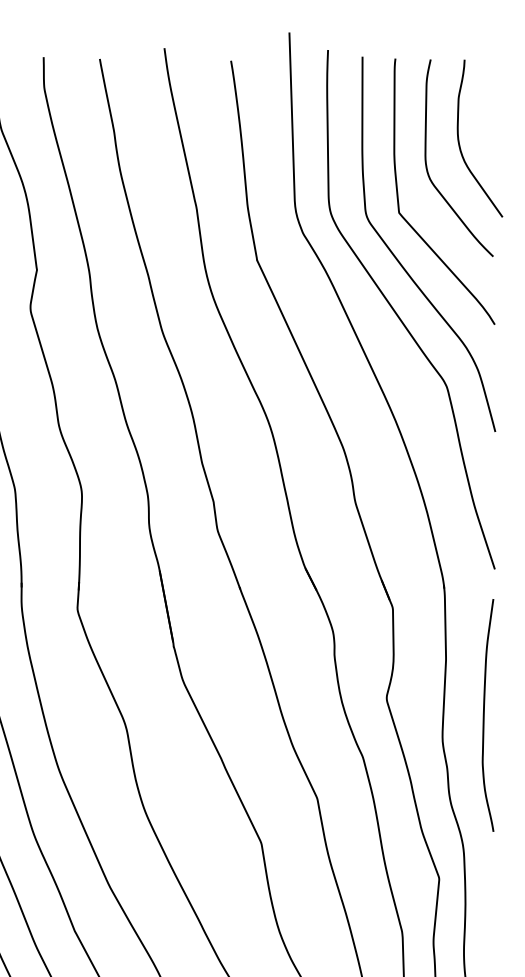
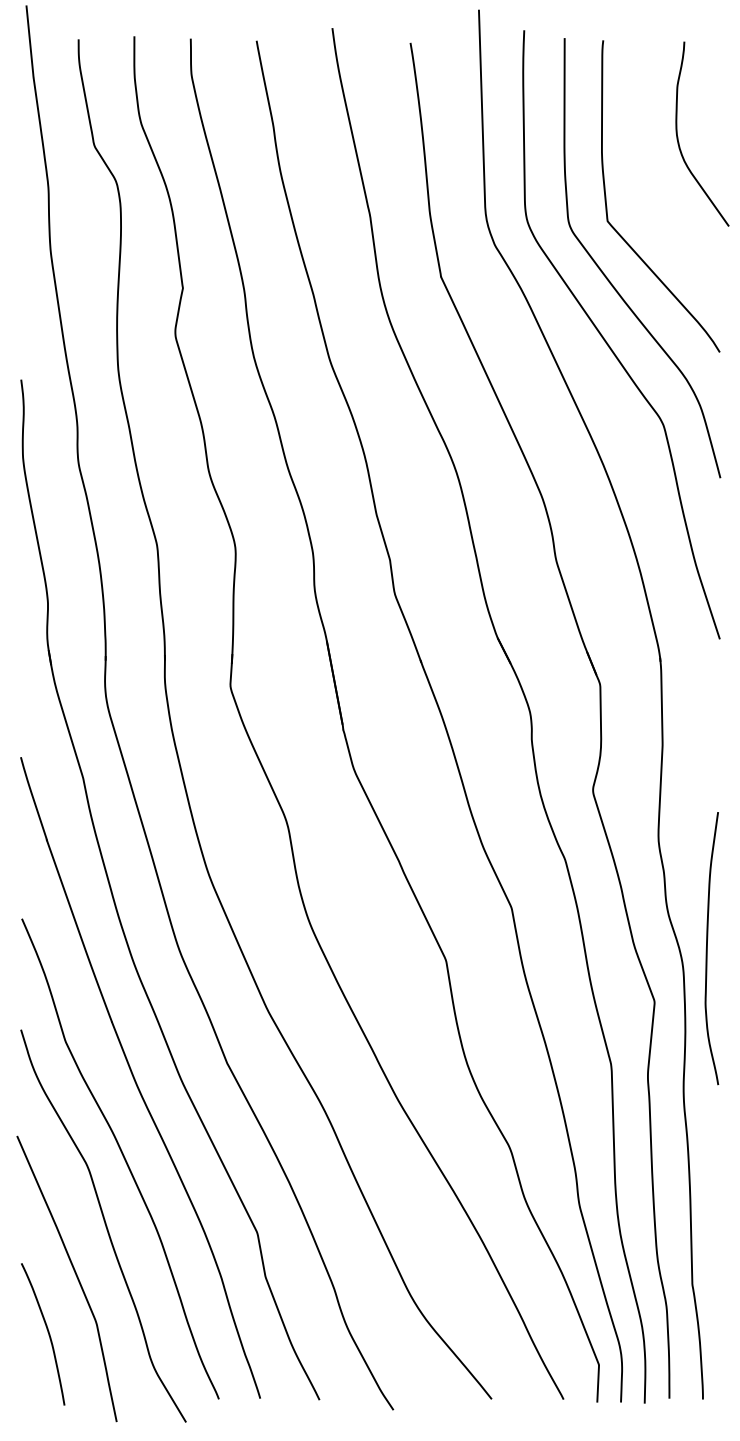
curve: (427, 164) -> (640, 164), removed
curve: (484, 715) -> (707, 948), moved

